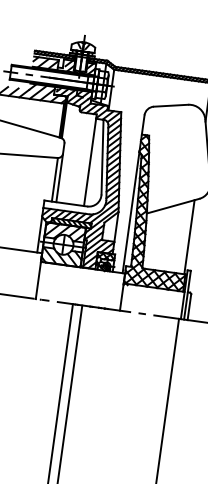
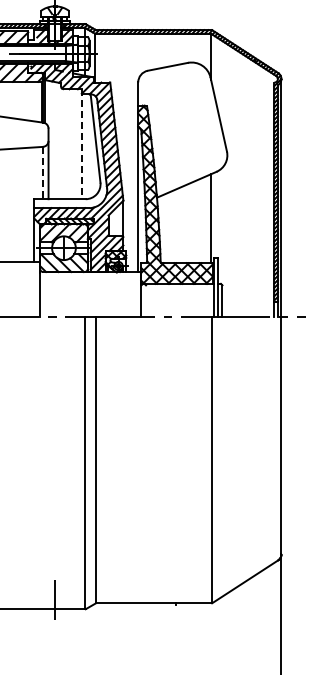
line: (90, 160) -> (81, 144), solid -> dashed
line: (55, 180) -> (43, 173), solid -> dashed

